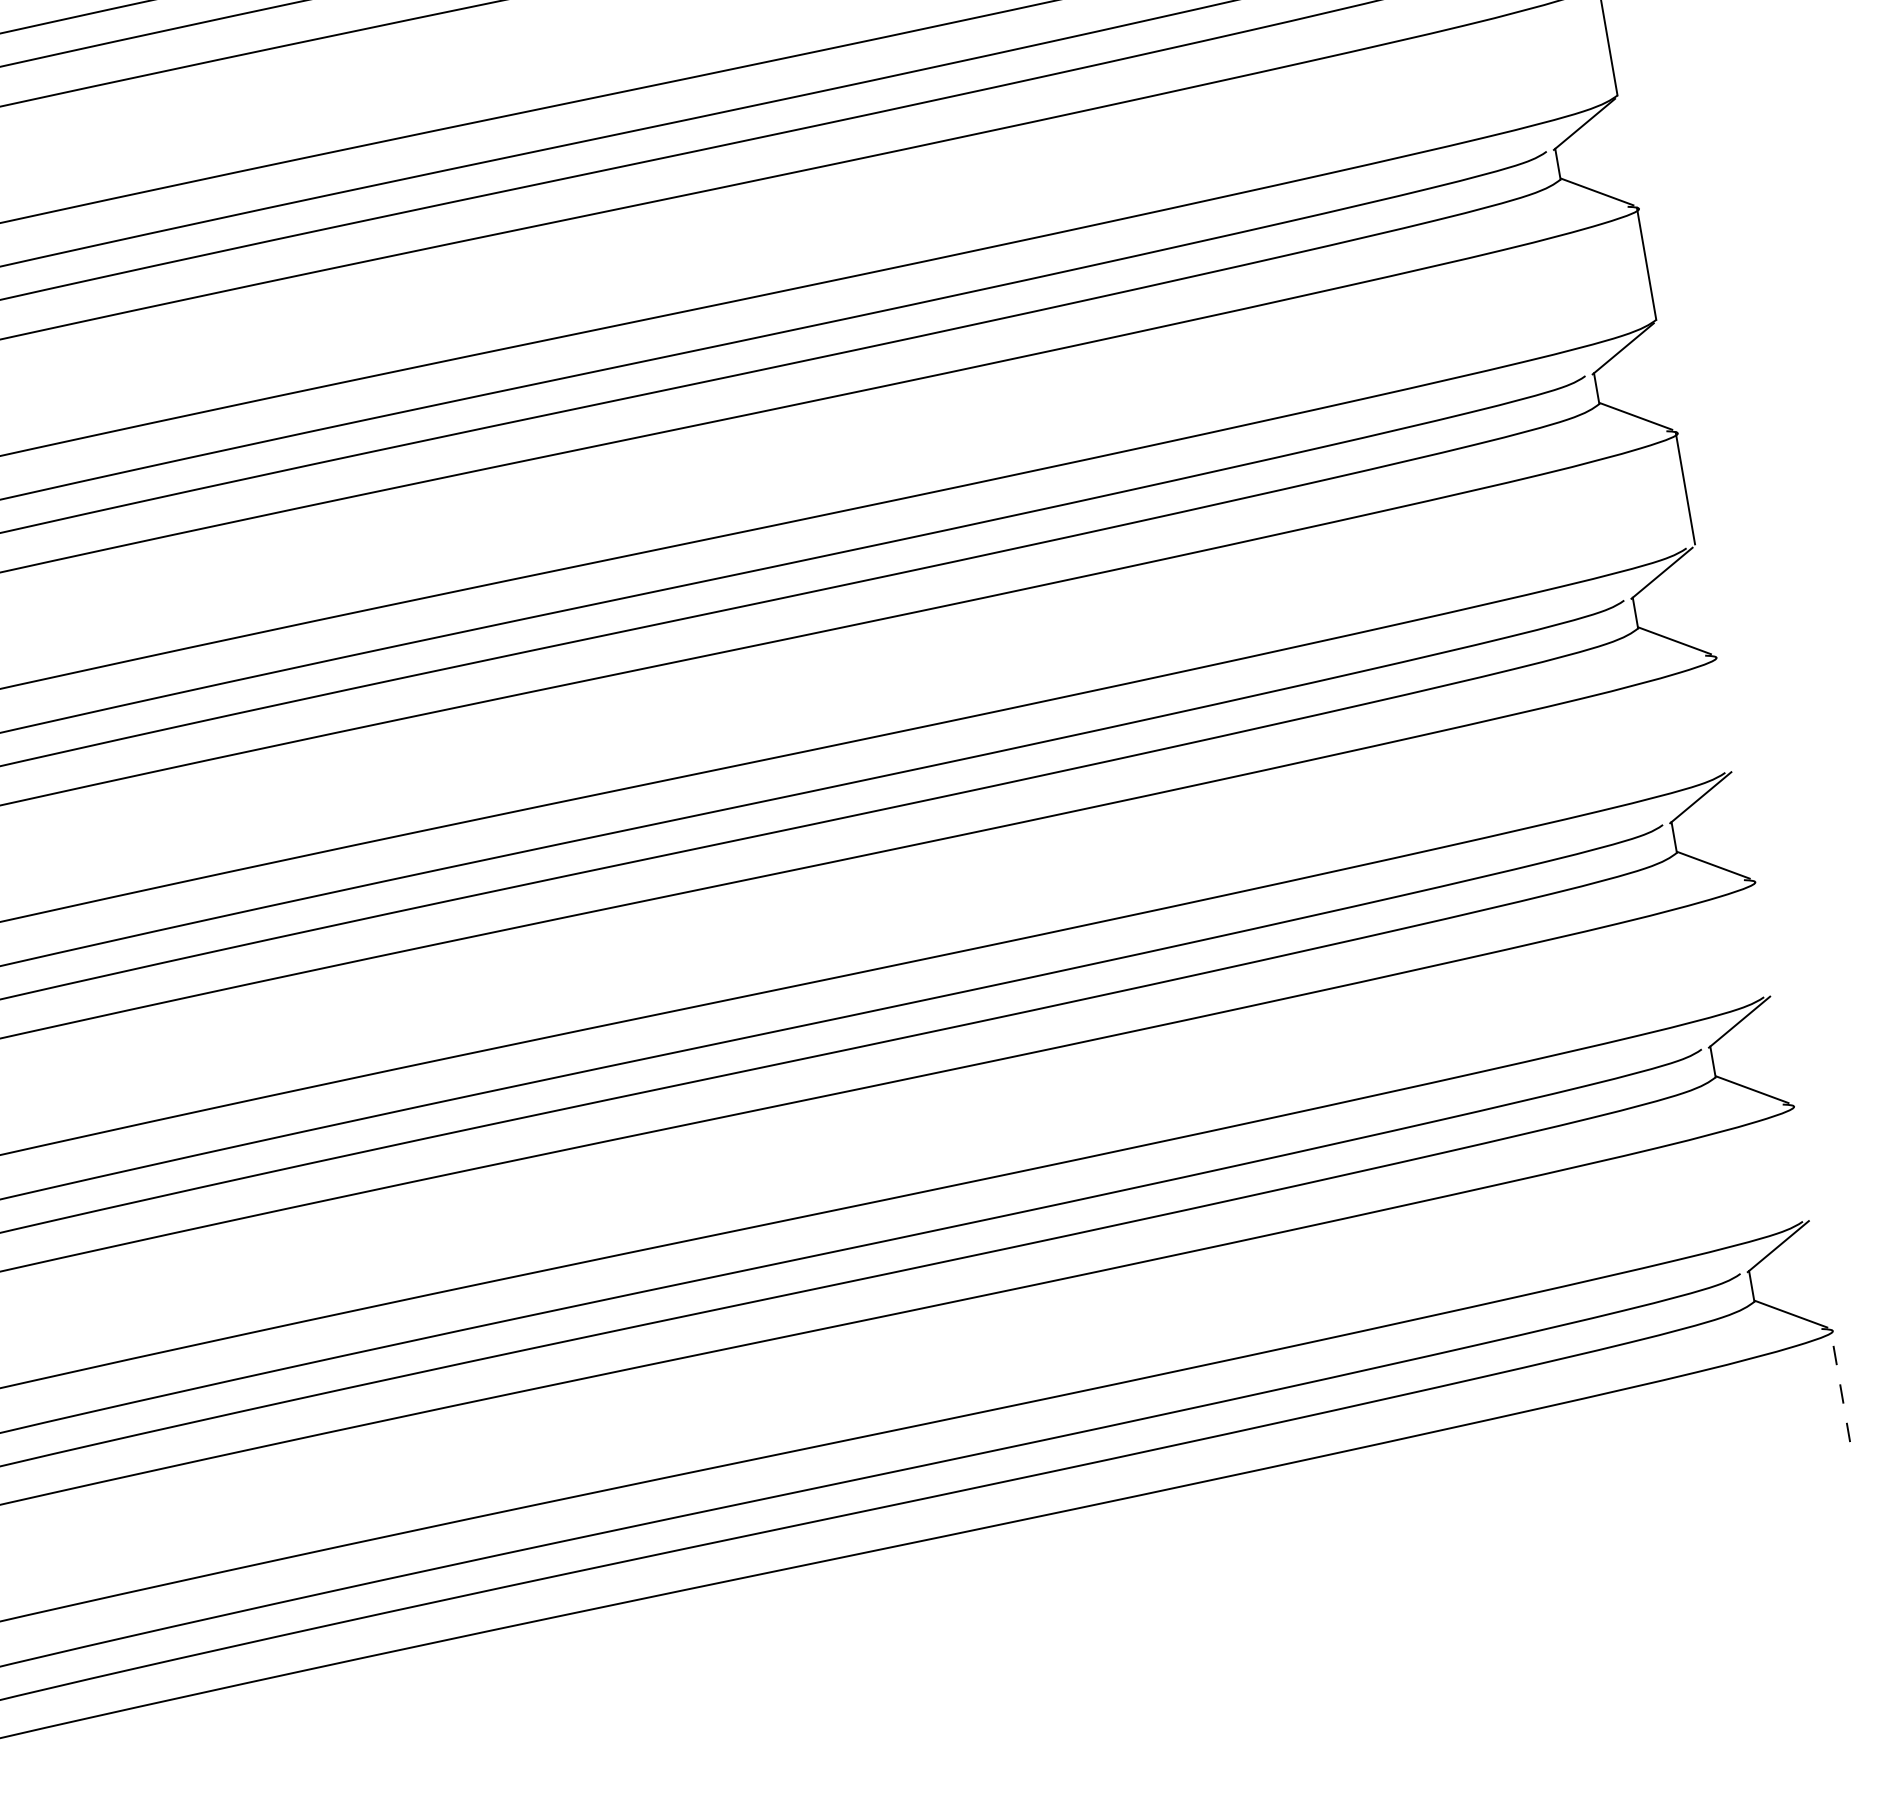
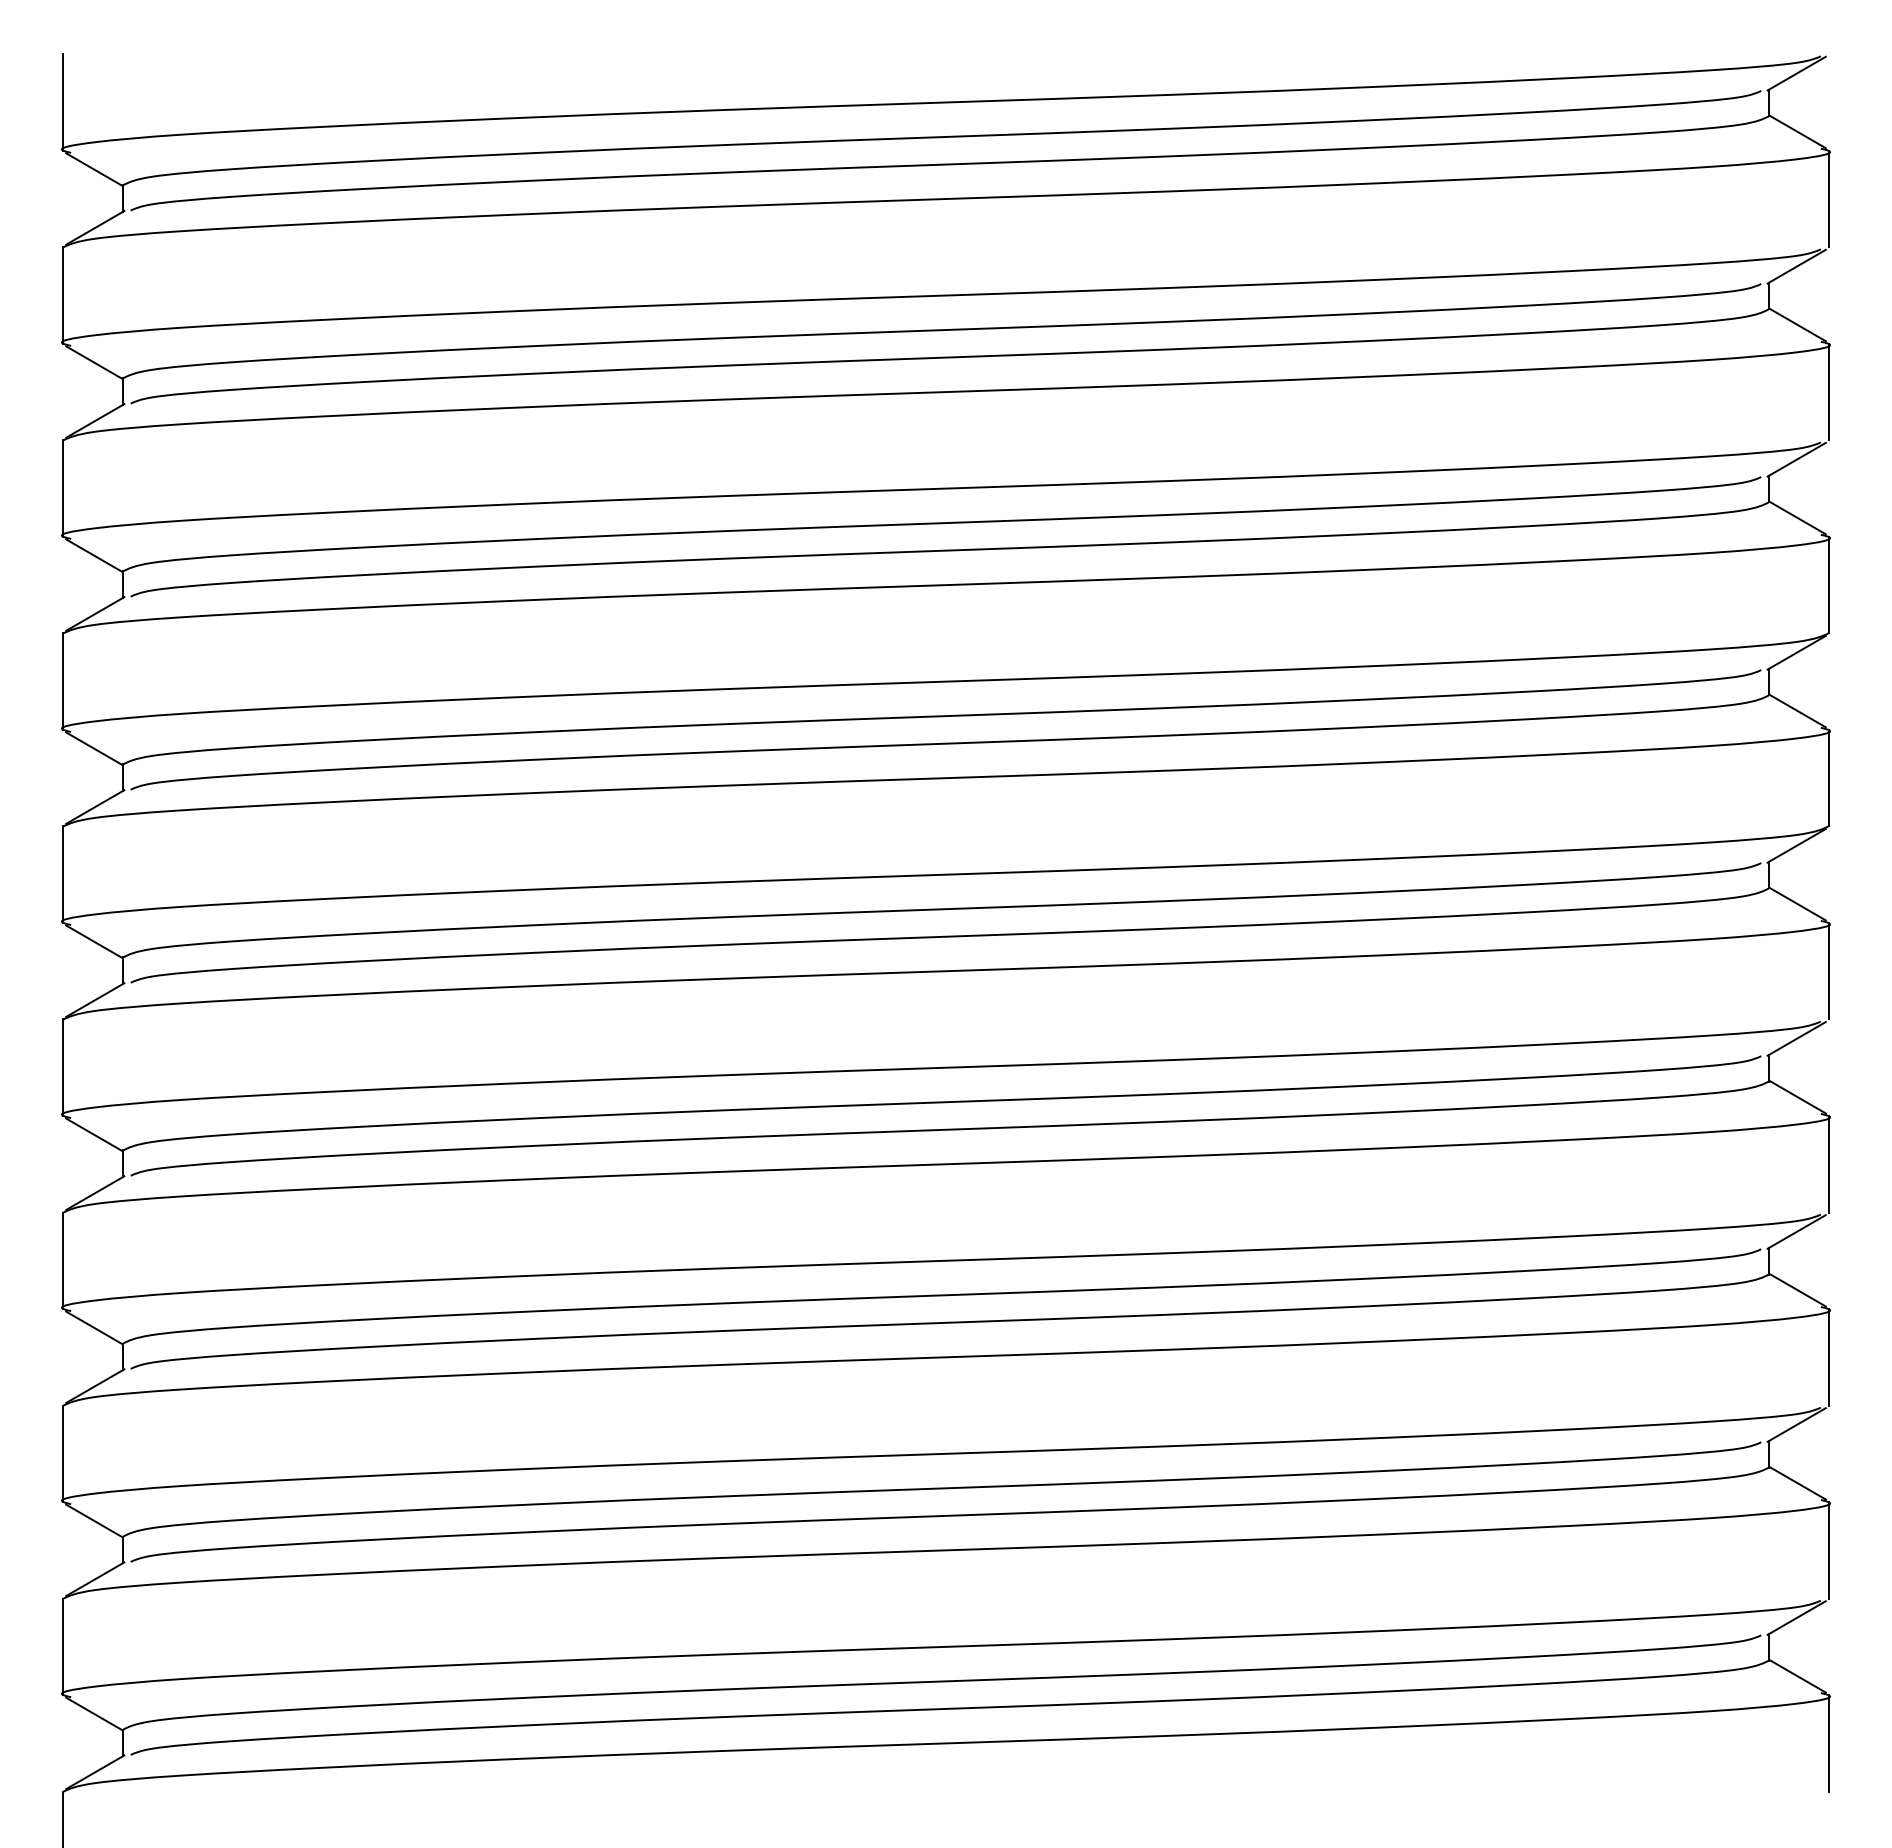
line: (1724, 712) -> (1828, 1164), added
line: (1762, 937) -> (1828, 1357), added
line: (1801, 1161) -> (1828, 1550), added
line: (1840, 1384) -> (1828, 1742), dashed -> solid

